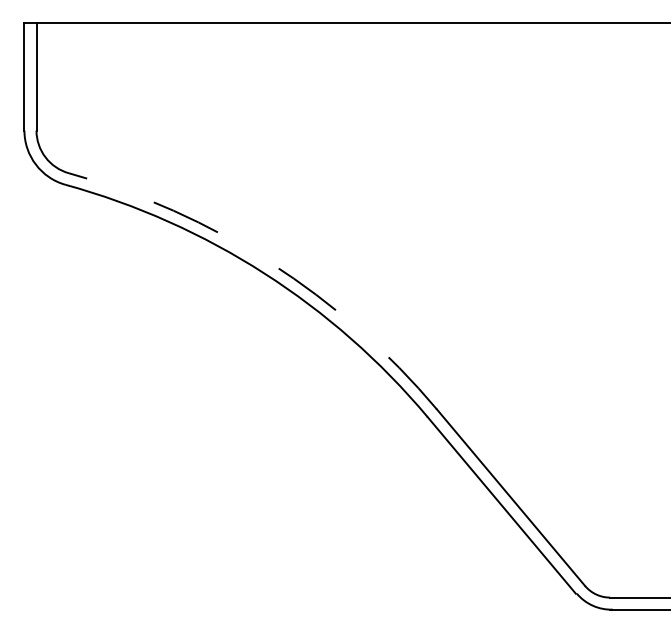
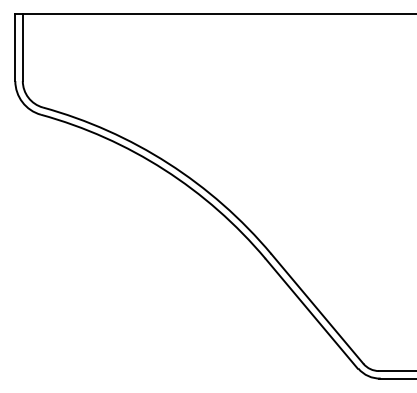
arc: (271, 263) -> (168, 163), dashed -> solid

